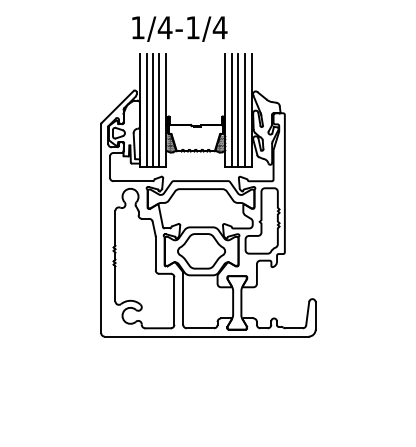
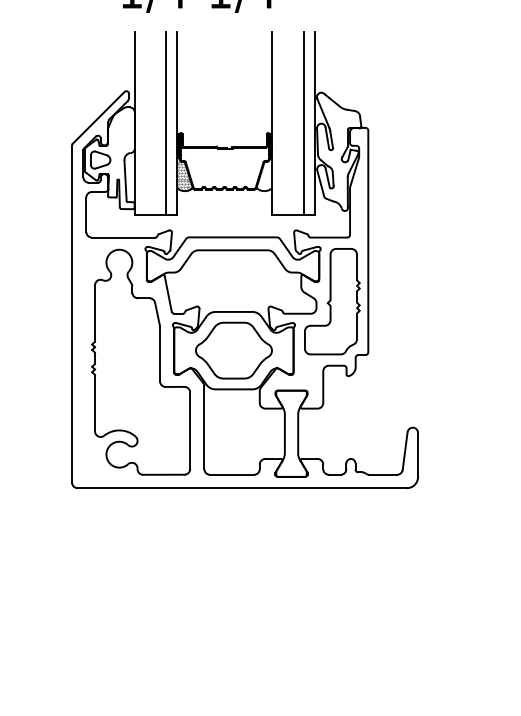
line: (146, 110) -> (145, 123), removed
line: (153, 110) -> (156, 123), removed
line: (232, 110) -> (283, 123), removed
line: (238, 110) -> (293, 123), removed
hatch: (219, 142) -> (262, 175), removed

